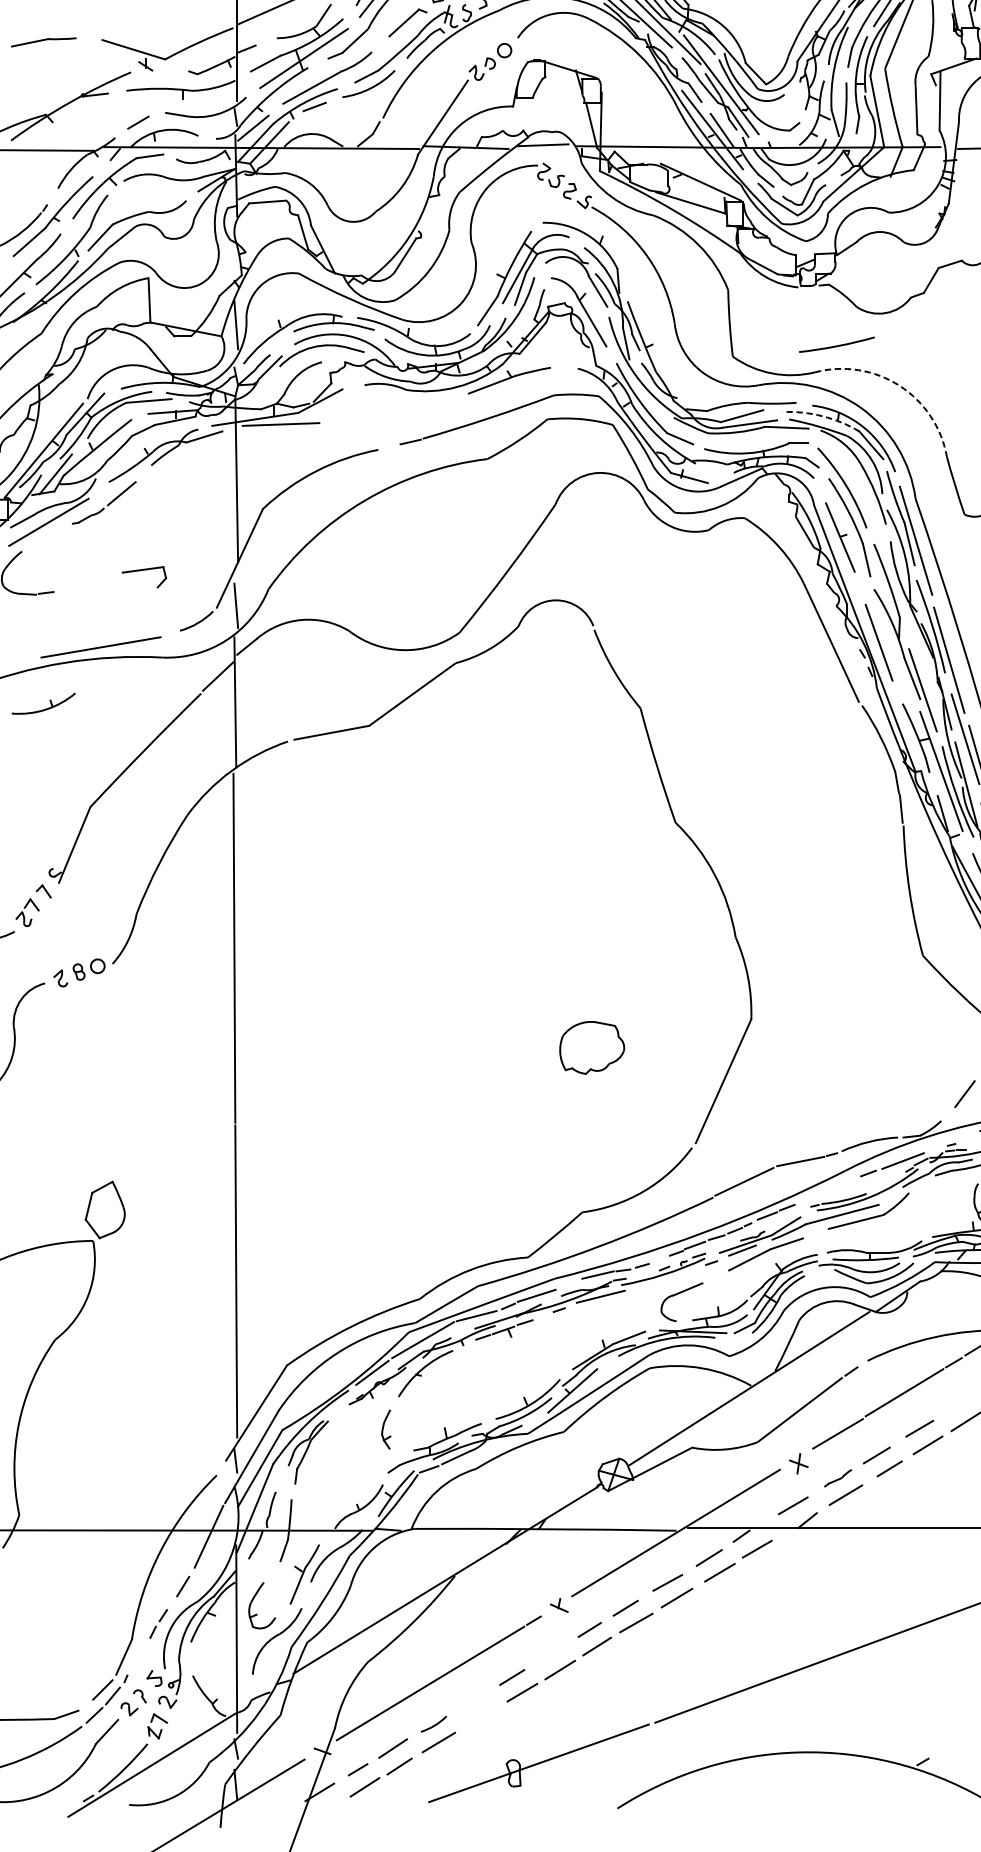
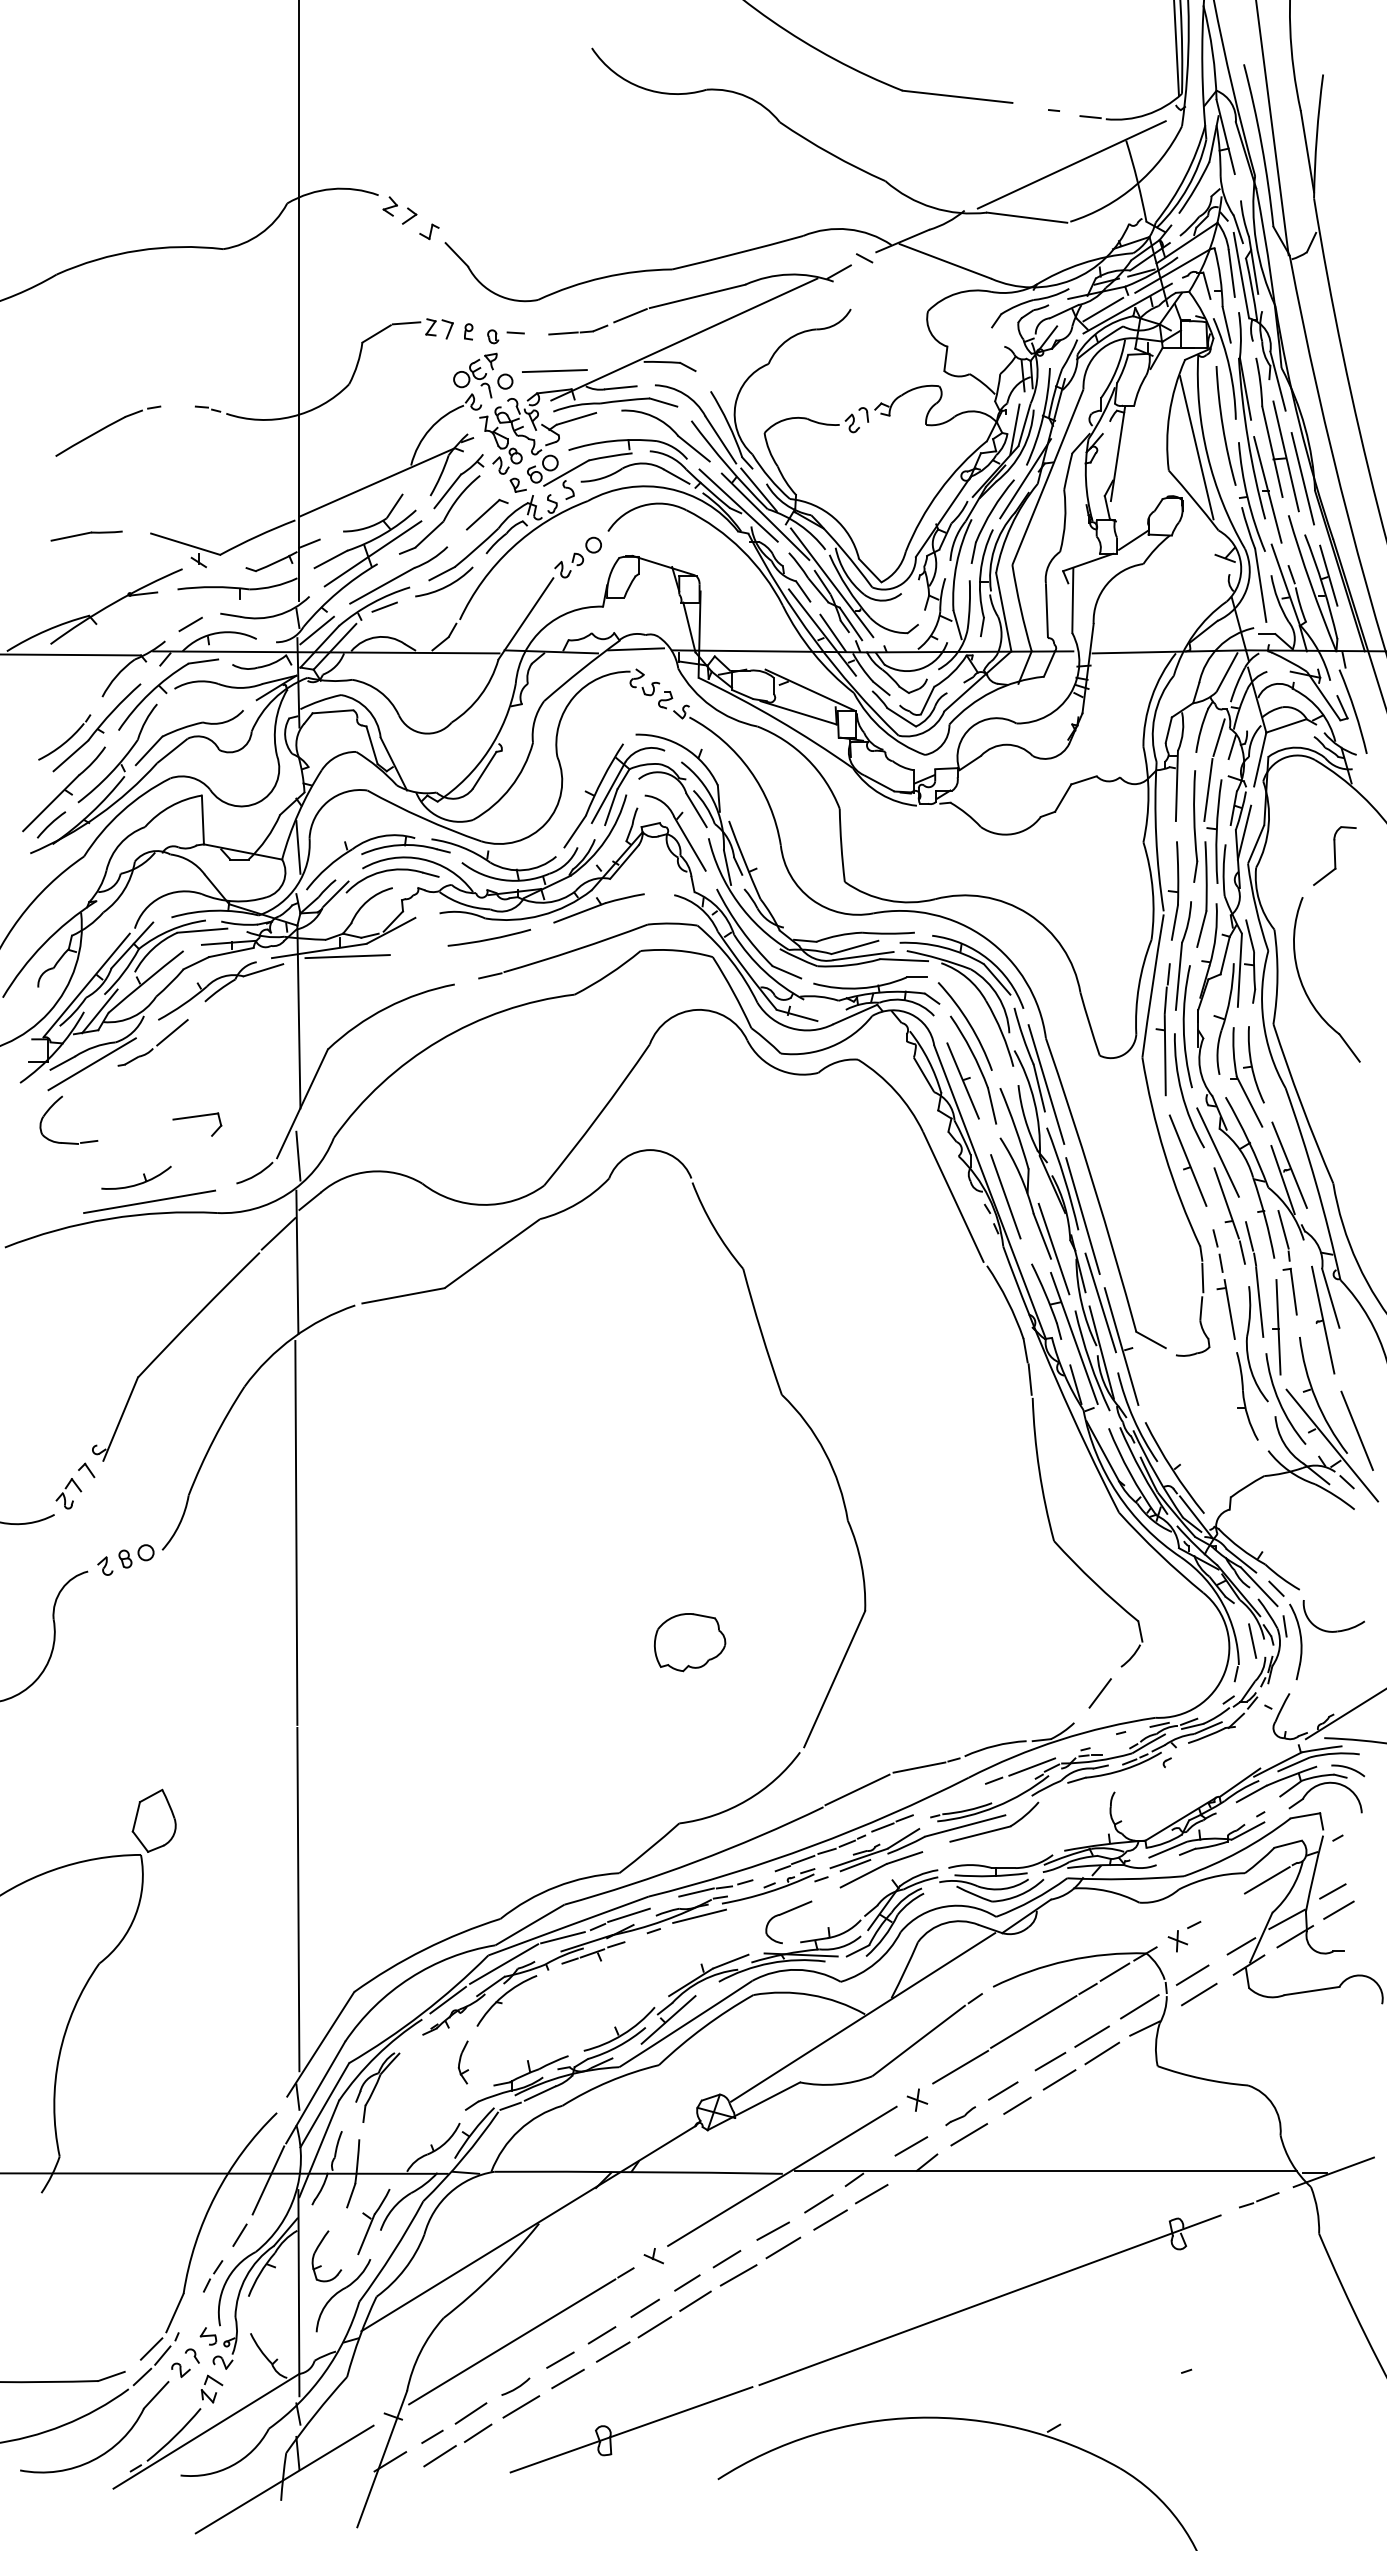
arc: (836, 345) -> (488, 938), moved
arc: (899, 386) -> (1028, 914), dashed -> solid
arc: (822, 416) -> (943, 947), dashed -> solid
part: (44, 708) -> (137, 1183), moved
line: (957, 1405) -> (1091, 2036), added
line: (550, 1653) -> (644, 2308), added
line: (474, 1699) -> (560, 2359), added
line: (480, 1716) -> (567, 2378), added

